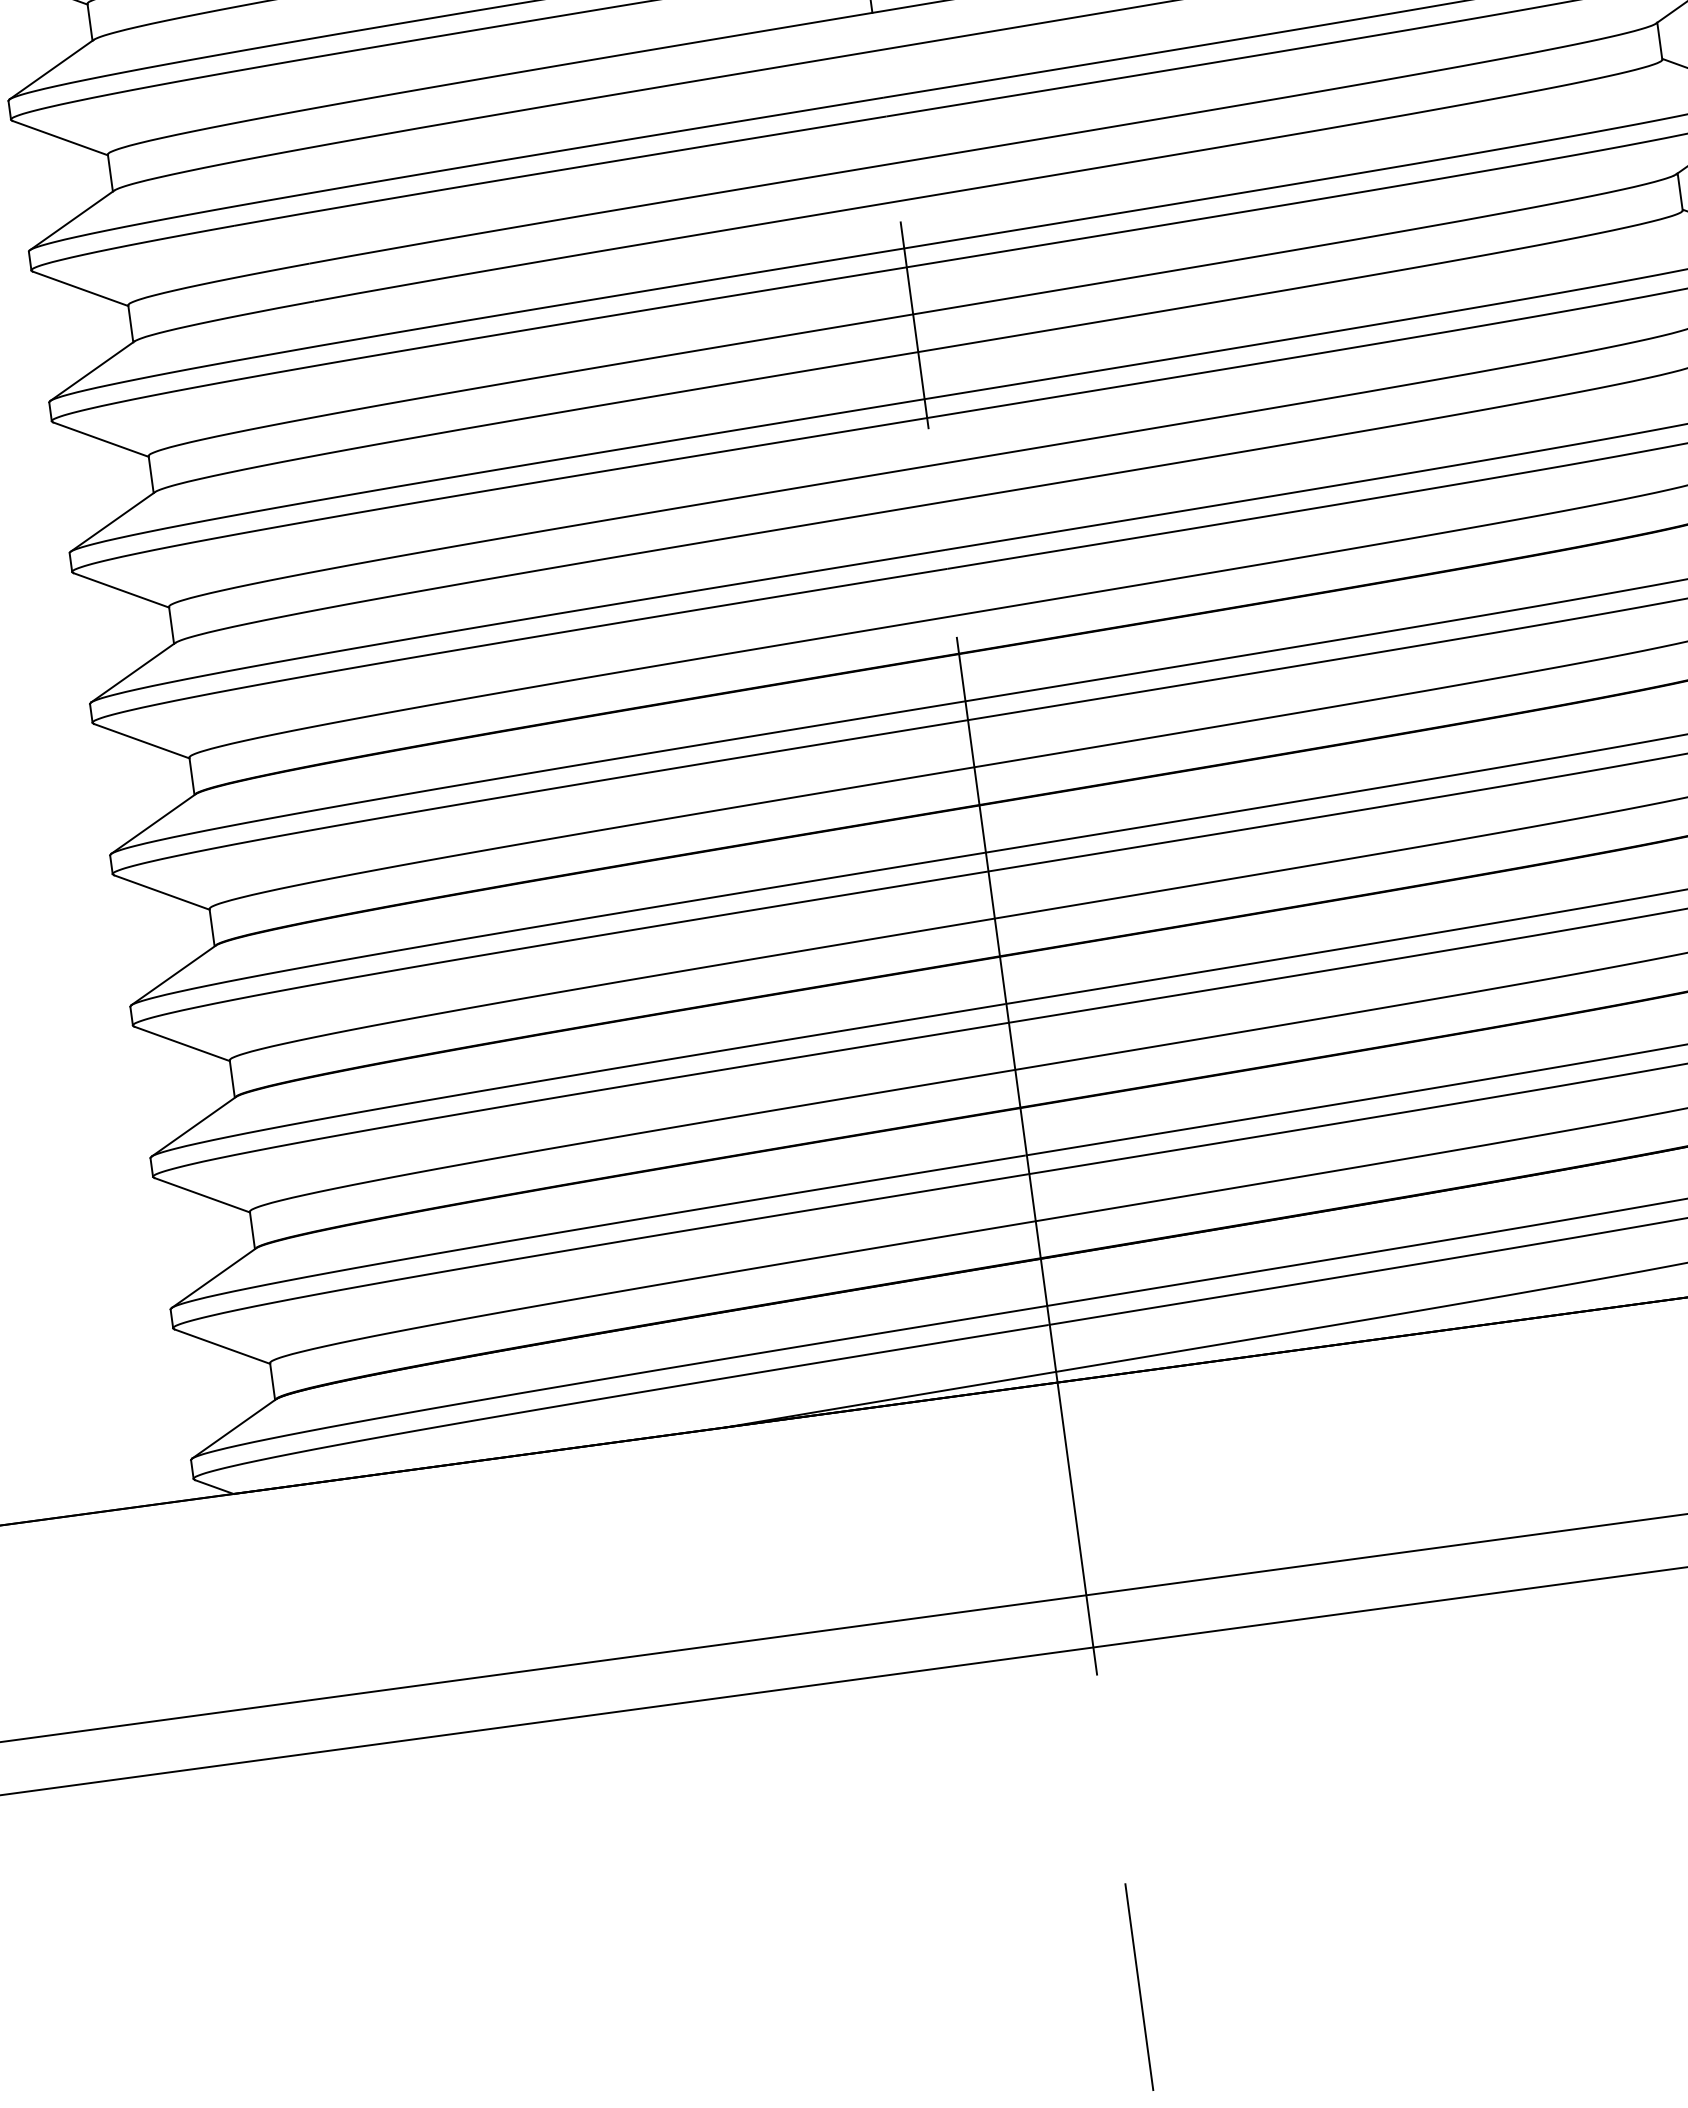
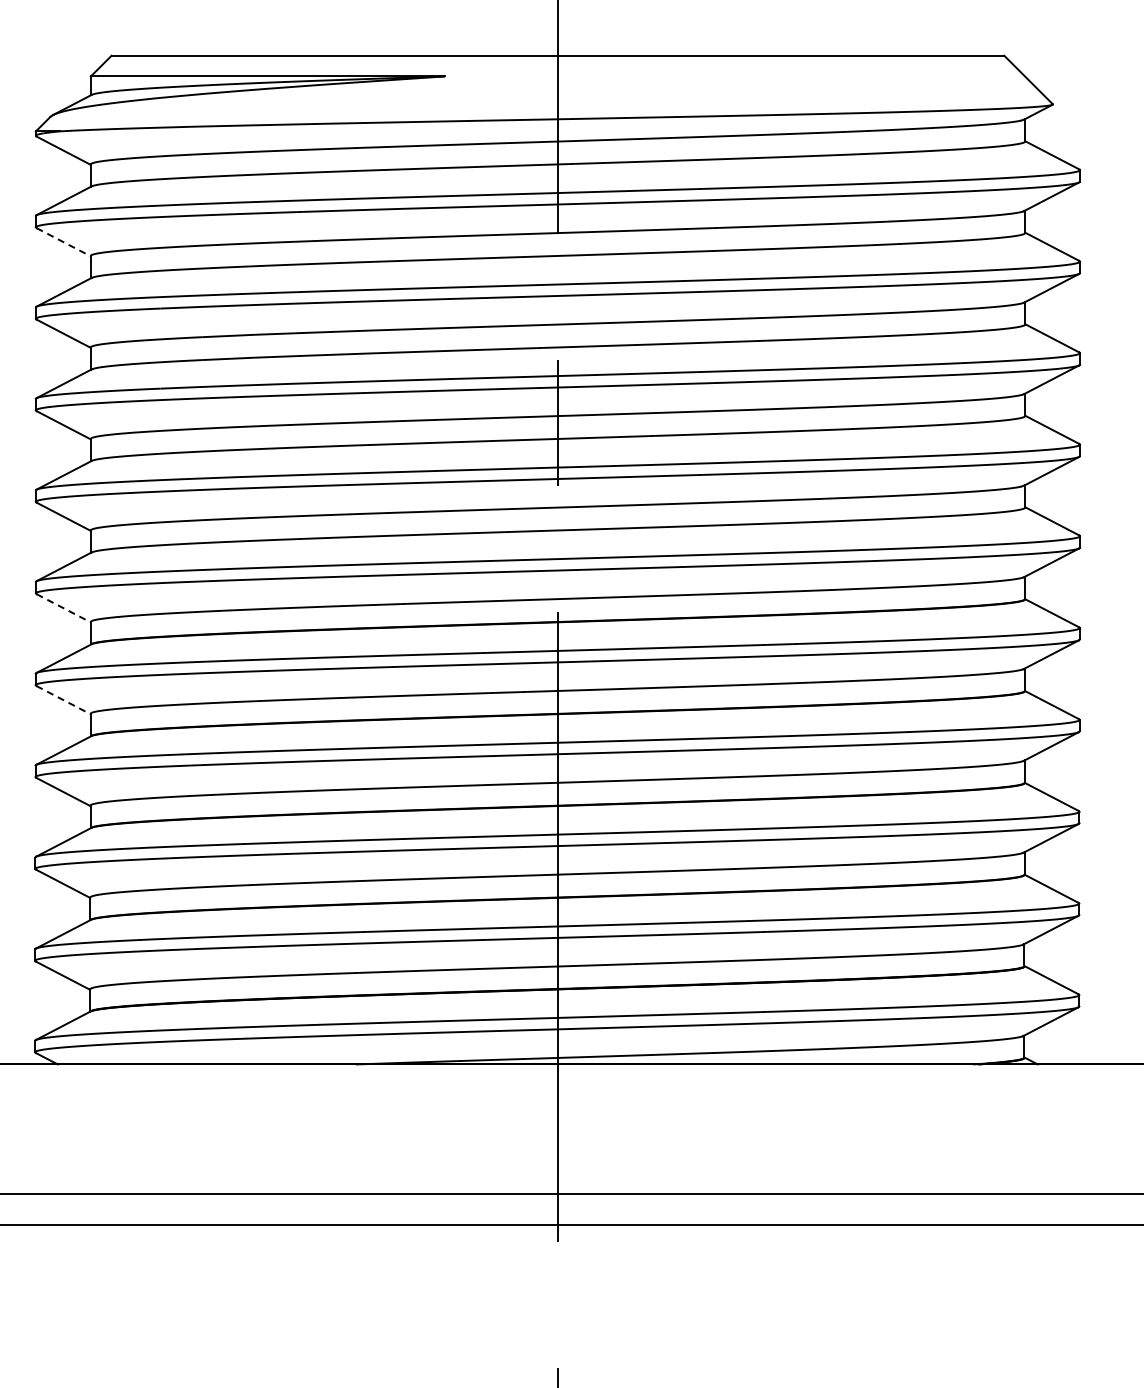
line: (59, 138) -> (63, 242), solid -> dashed
line: (141, 741) -> (63, 608), solid -> dashed
line: (161, 893) -> (63, 700), solid -> dashed

